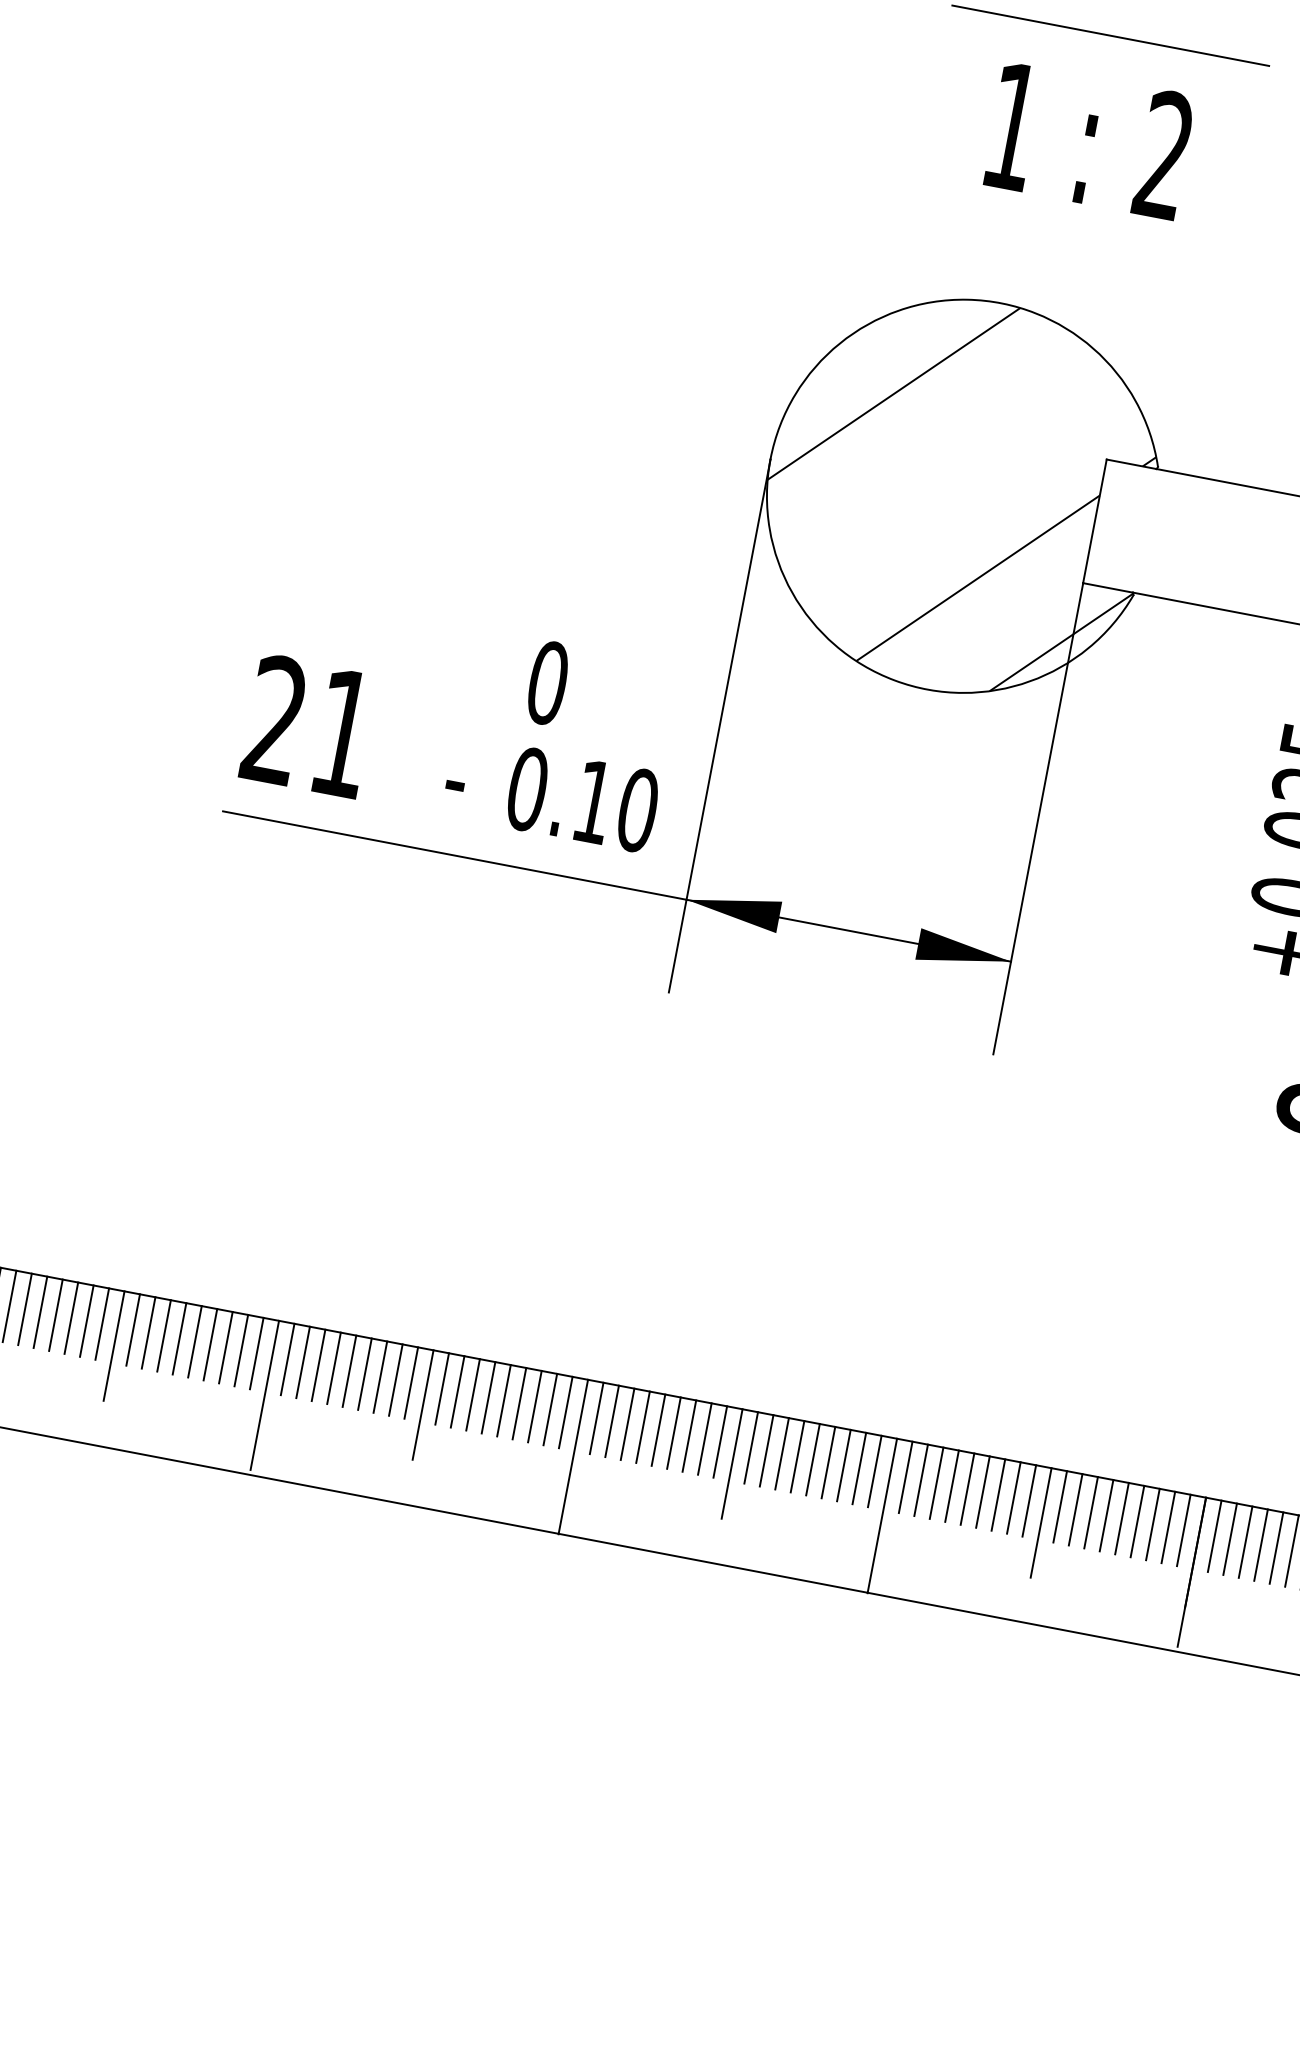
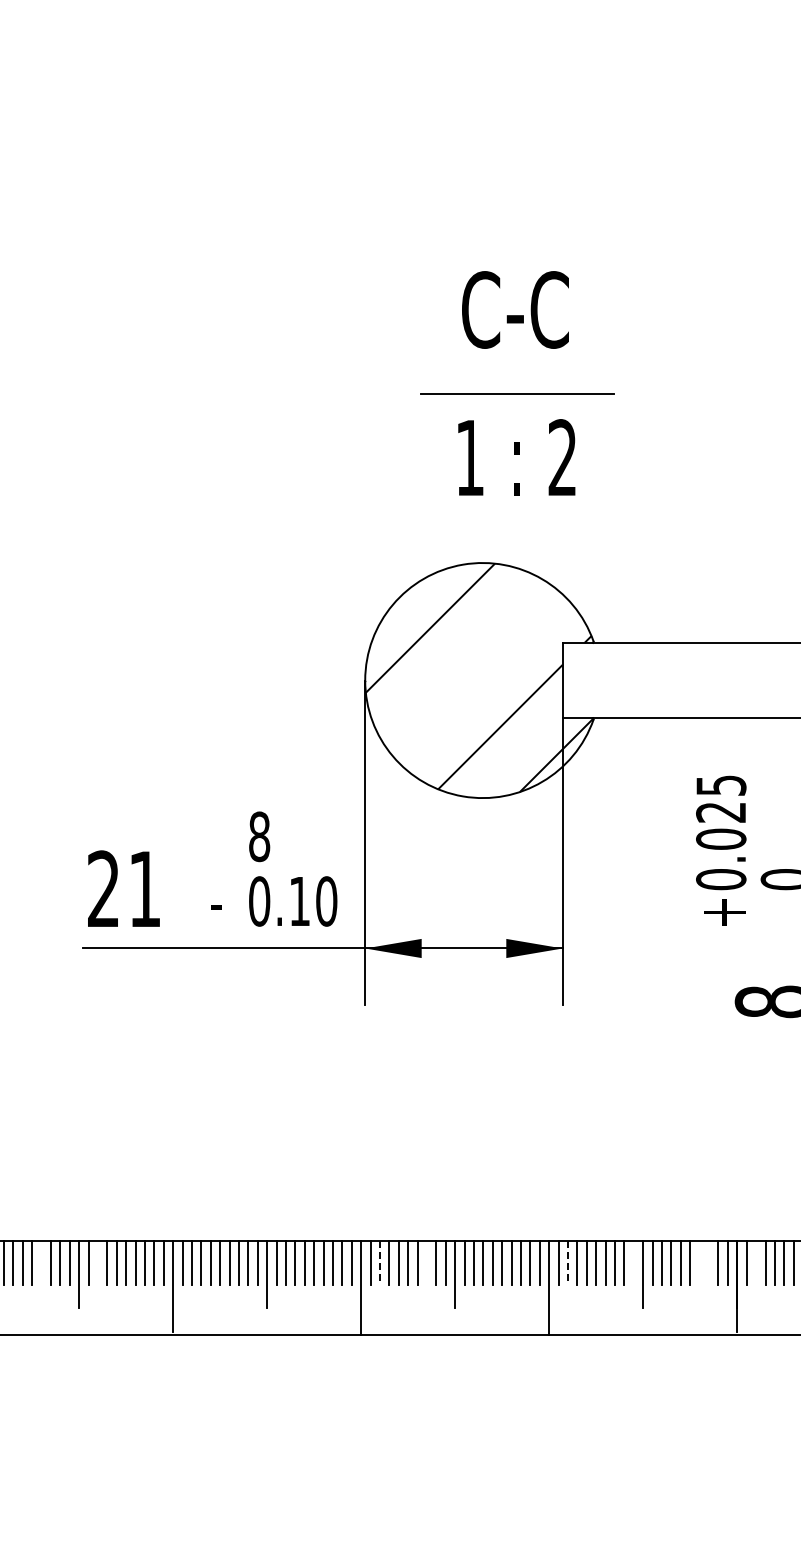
text: (547, 682) -> (259, 836), 0 -> 8
line: (56, 1314) -> (41, 1262), removed
line: (148, 1331) -> (97, 1262), removed
line: (612, 1422) -> (380, 1263), solid -> dashed
line: (690, 1435) -> (427, 1262), removed
line: (921, 1481) -> (568, 1263), solid -> dashed
line: (1028, 1499) -> (633, 1262), removed
line: (1137, 1520) -> (699, 1262), removed
line: (1153, 1523) -> (709, 1262), removed
line: (1231, 1538) -> (756, 1262), removed

